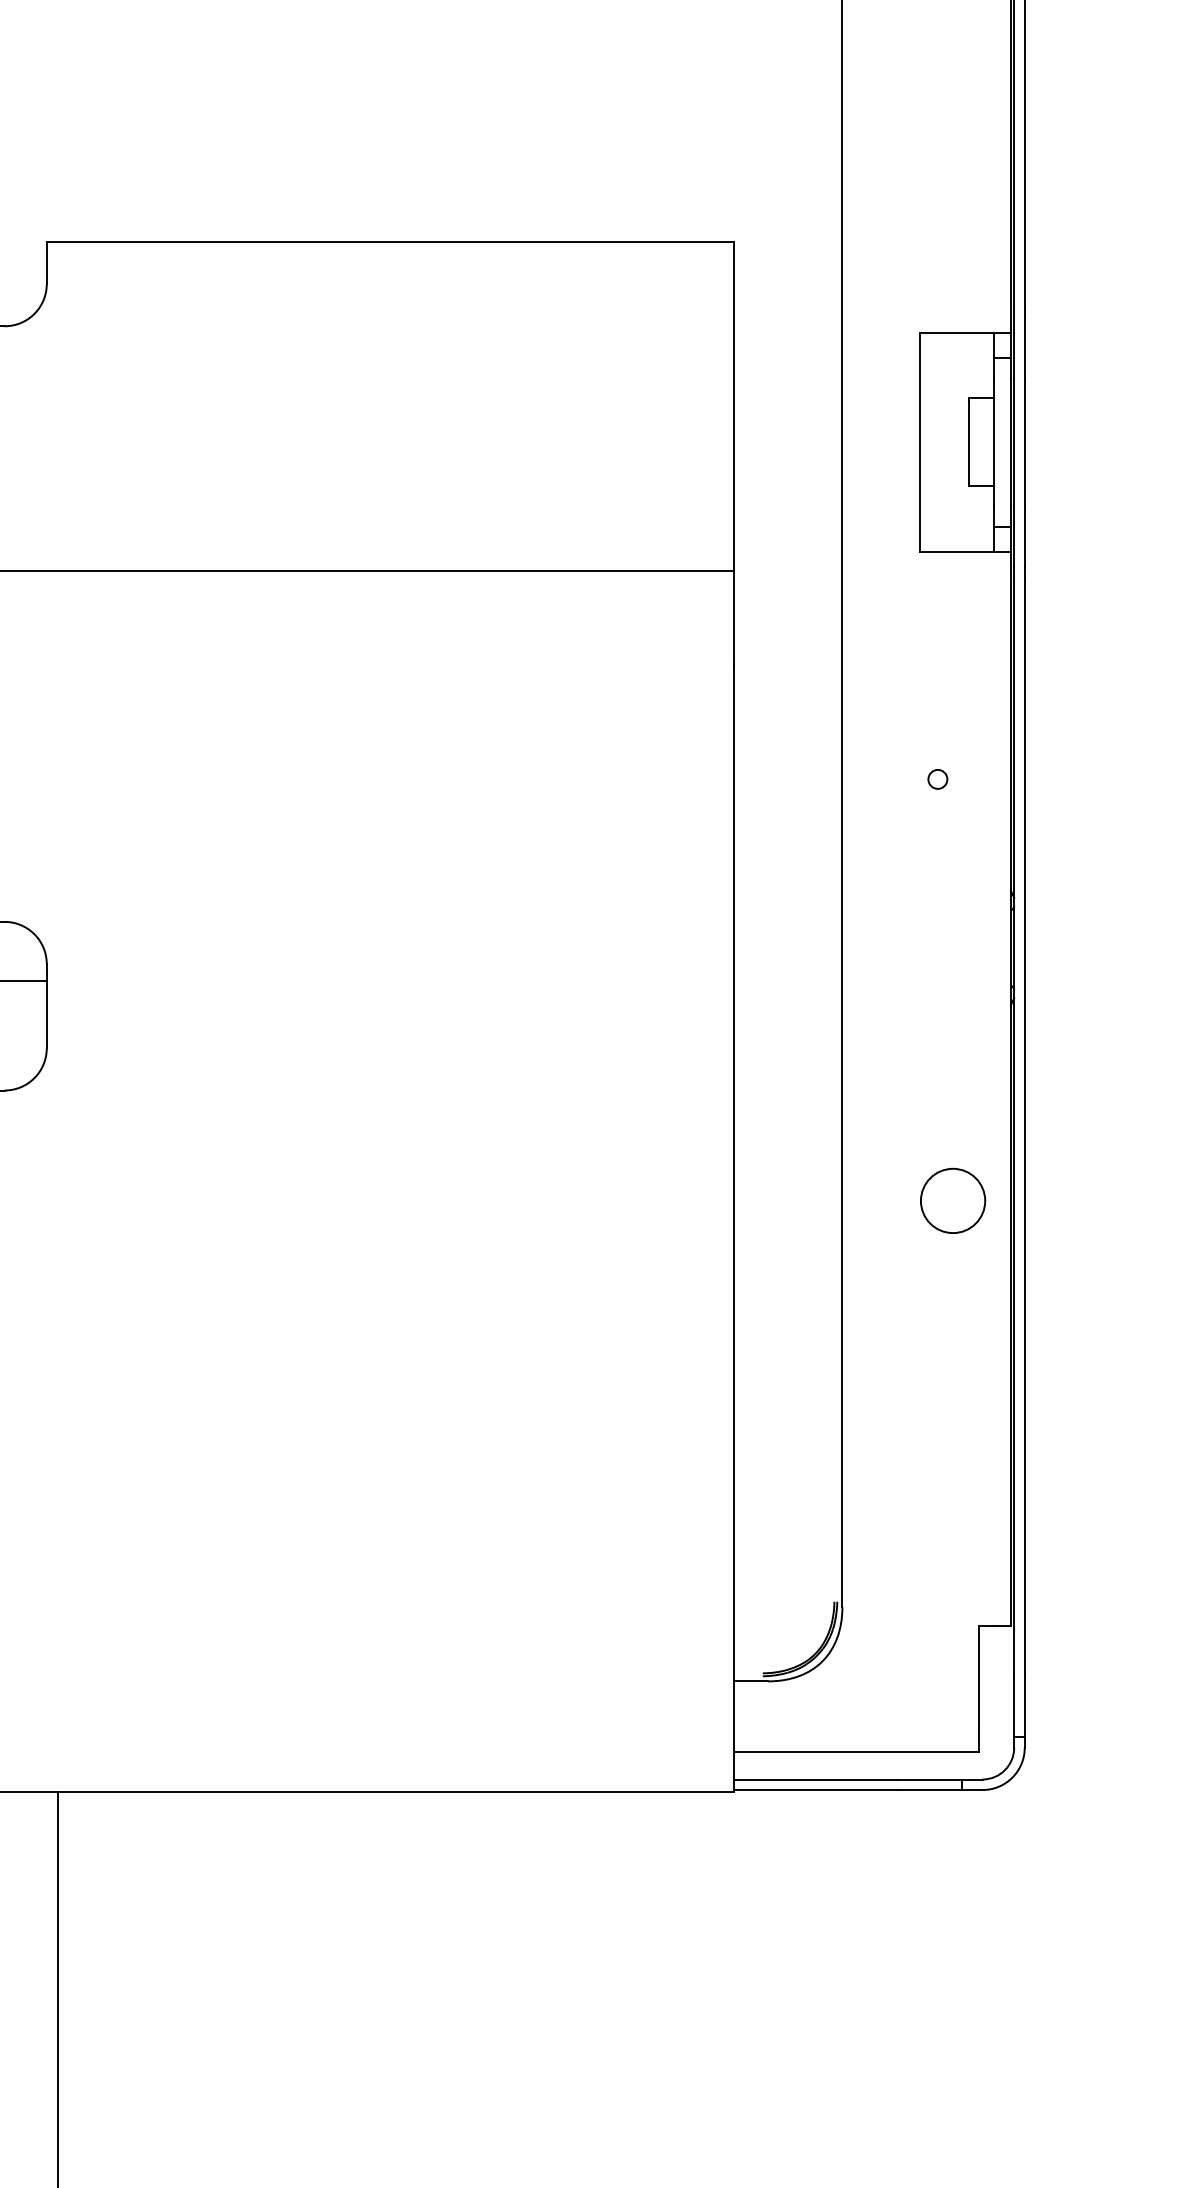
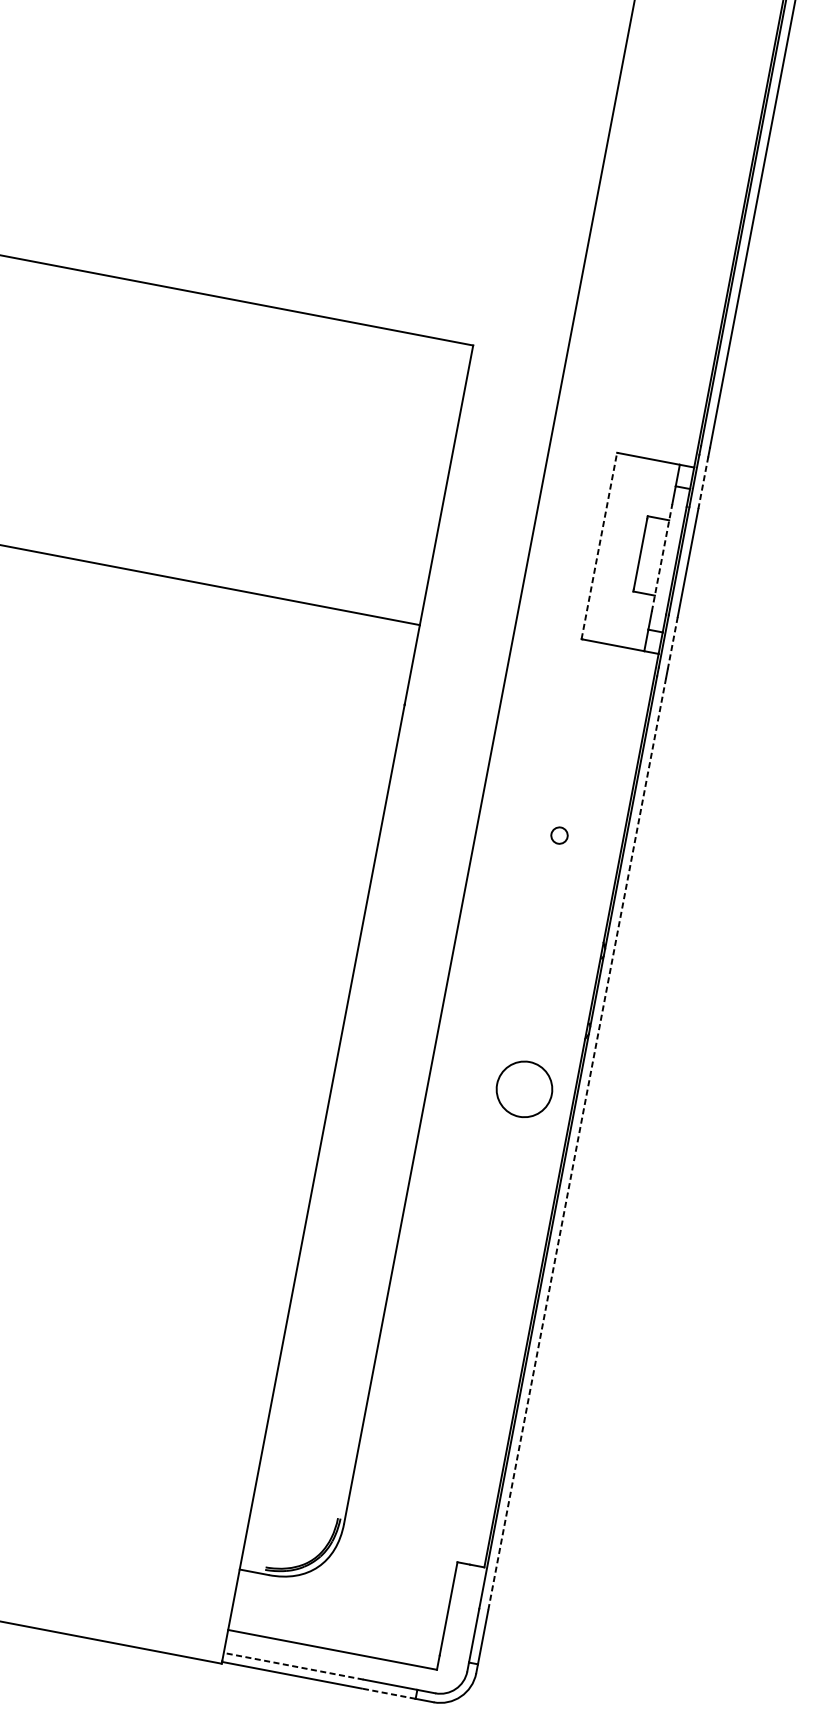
line: (1024, 347) -> (703, 482), solid -> dashed
line: (994, 441) -> (662, 557), solid -> dashed
line: (920, 442) -> (599, 546), solid -> dashed
line: (1024, 536) -> (672, 643), solid -> dashed
line: (1024, 1126) -> (576, 1144), solid -> dashed
circle: (953, 1200) -> (524, 1089), moved
line: (815, 1779) -> (293, 1666), solid -> dashed
line: (929, 1790) -> (388, 1694), solid -> dashed

